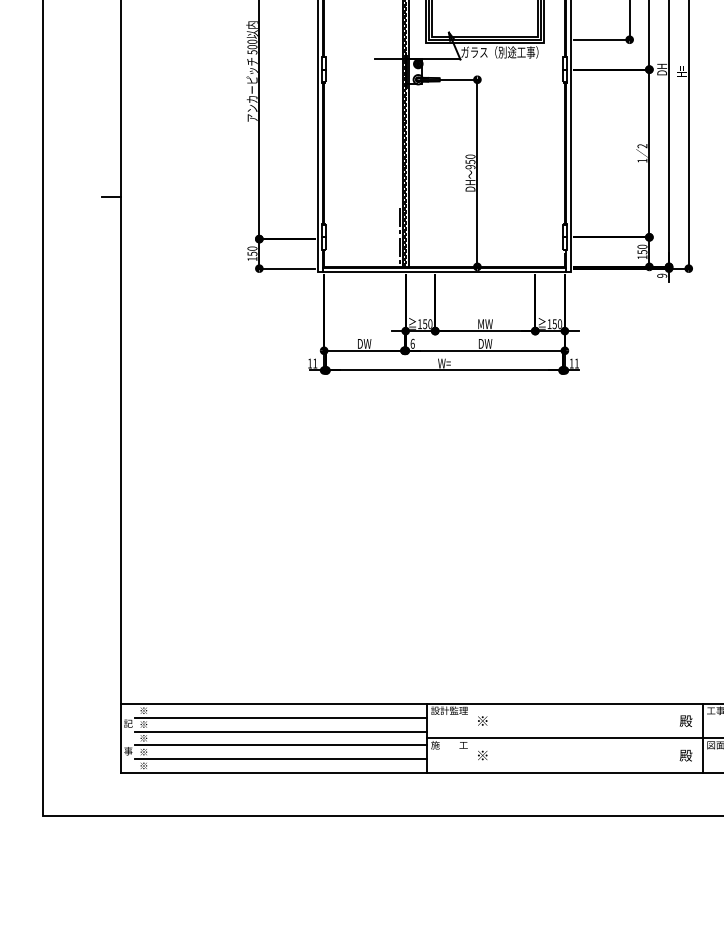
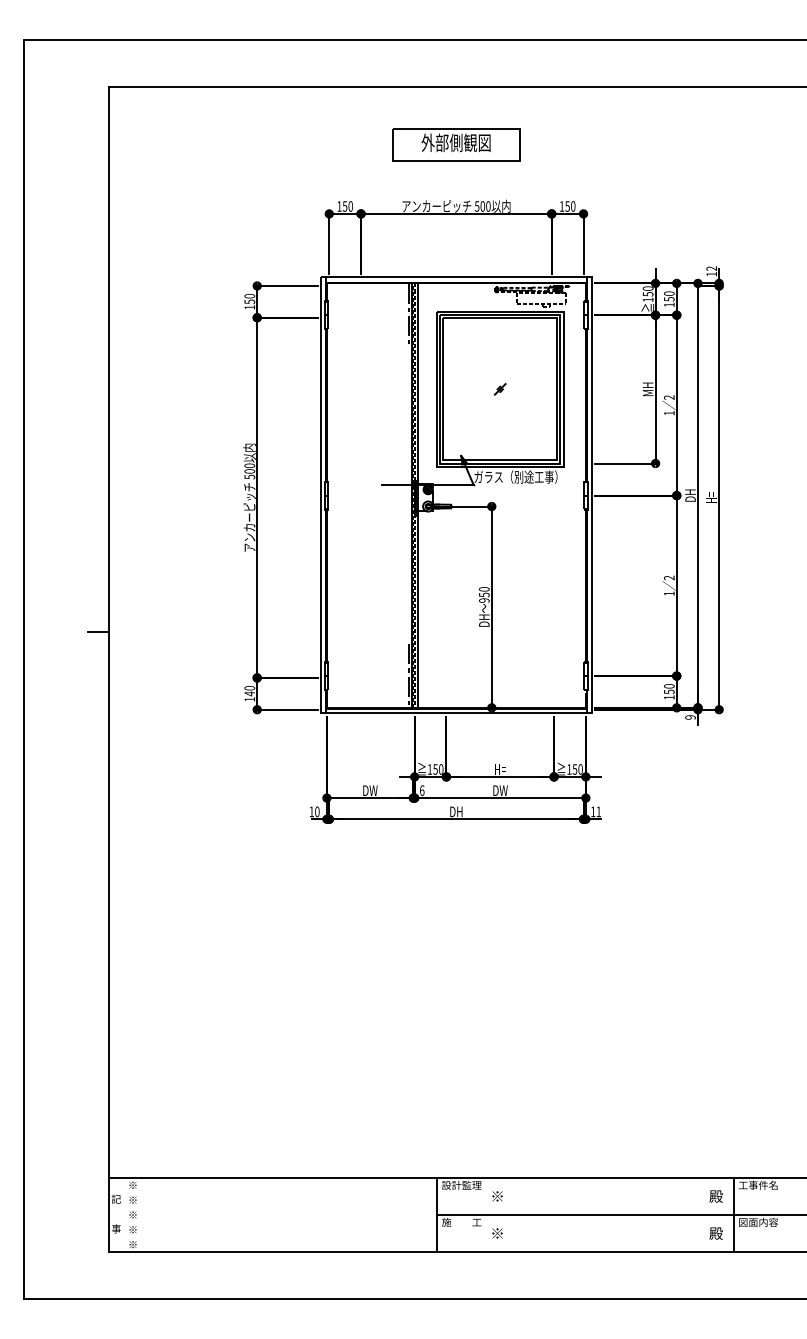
text: (252, 253) -> (249, 693), 150 -> 140
text: (485, 324) -> (500, 769), MW -> H=
text: (315, 363) -> (317, 811), 11 -> 10
text: (444, 363) -> (456, 811), W= -> DH
line: (280, 717) -> (280, 1192), removed
line: (280, 731) -> (280, 1207), removed
line: (280, 745) -> (280, 1222), removed
line: (280, 759) -> (280, 1237), removed

